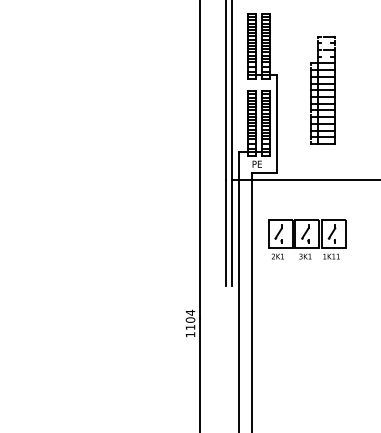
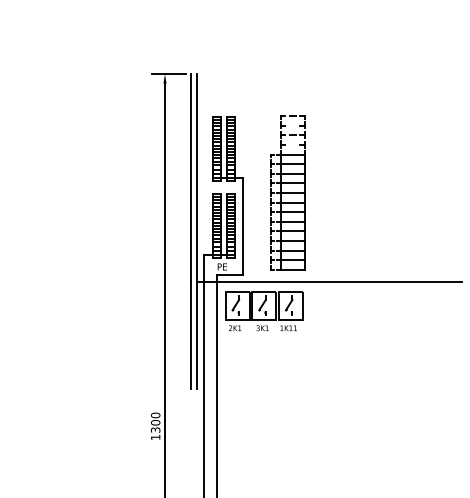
part: (322, 89) -> (287, 192), size x1.43
part: (307, 239) -> (264, 311), moved
text: (190, 319) -> (155, 422), 1104 -> 1300

